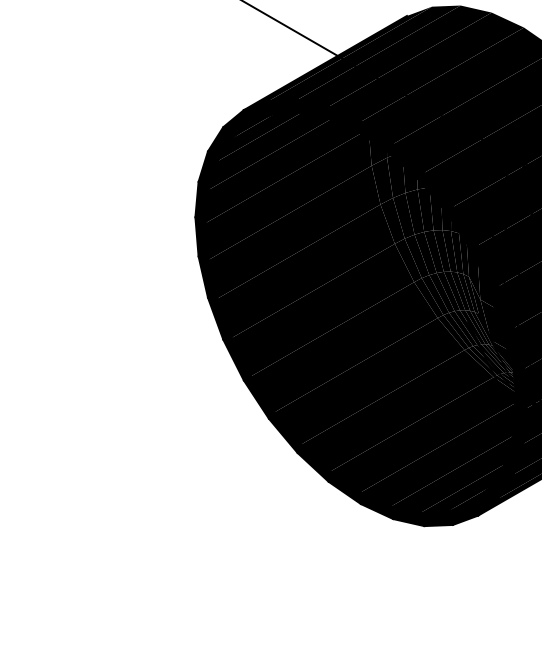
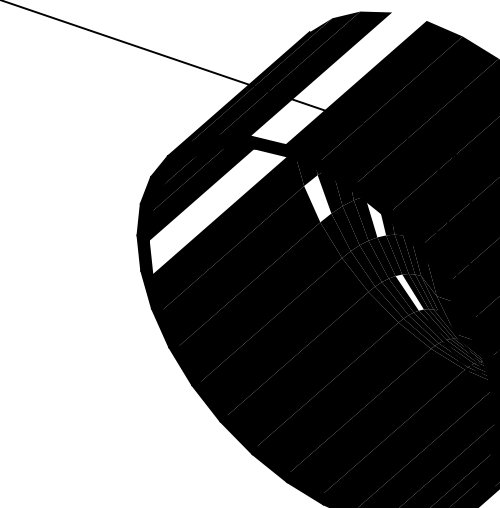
fill: (426, 66) -> (338, 78), removed
fill: (282, 171) -> (217, 208), removed
fill: (382, 180) -> (317, 198), removed
fill: (435, 211) -> (375, 218), removed
fill: (454, 290) -> (409, 292), removed

